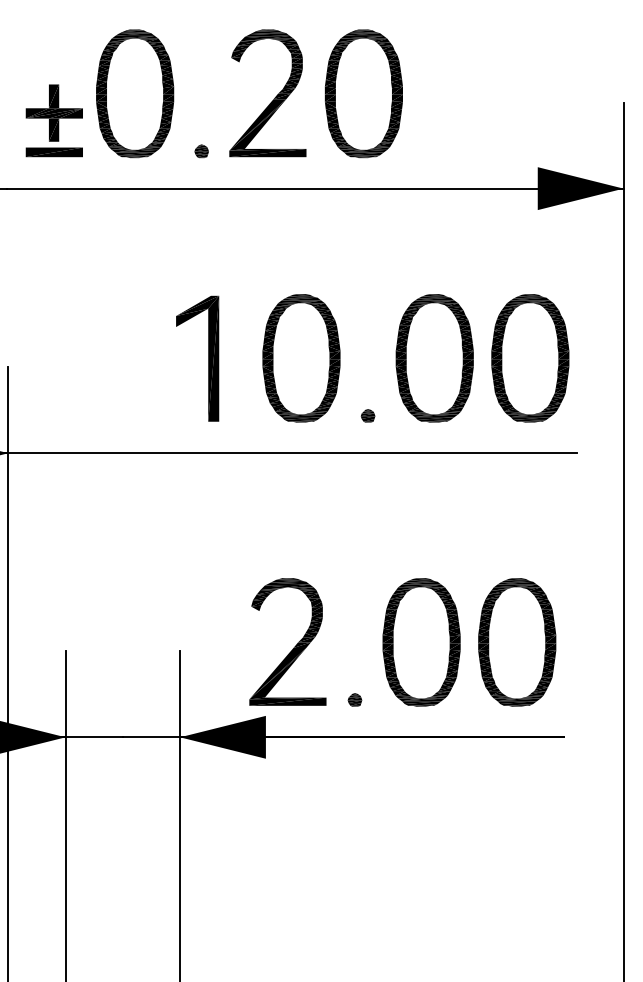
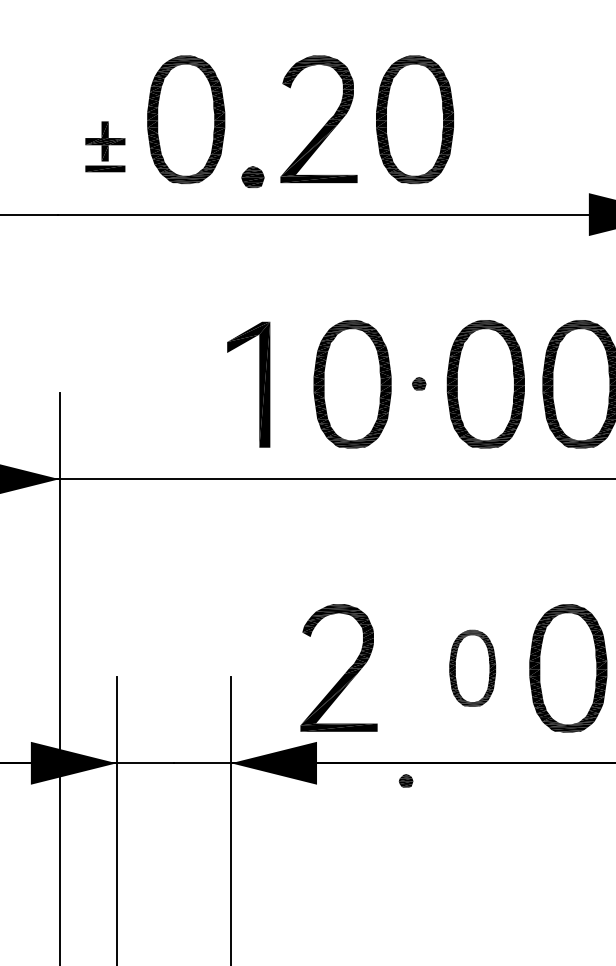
part: (53, 120) -> (104, 146), size x0.7
part: (201, 151) -> (252, 177), size x1.6
part: (367, 415) -> (418, 383), moved
part: (421, 642) -> (472, 668), size x0.6
part: (354, 699) -> (405, 780), moved

